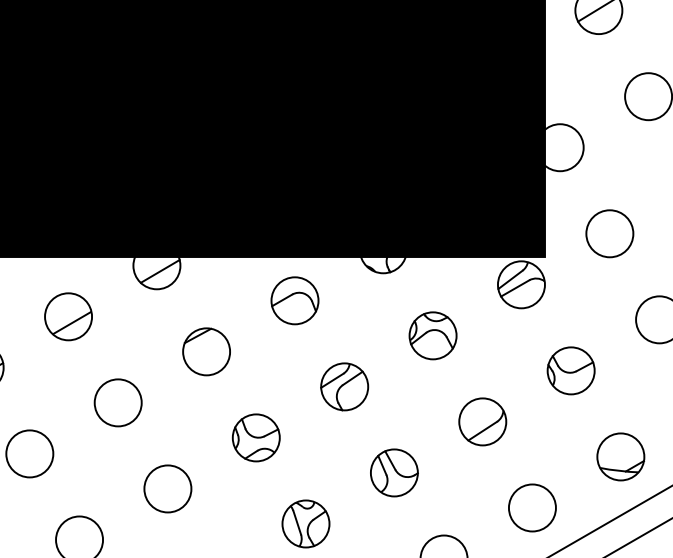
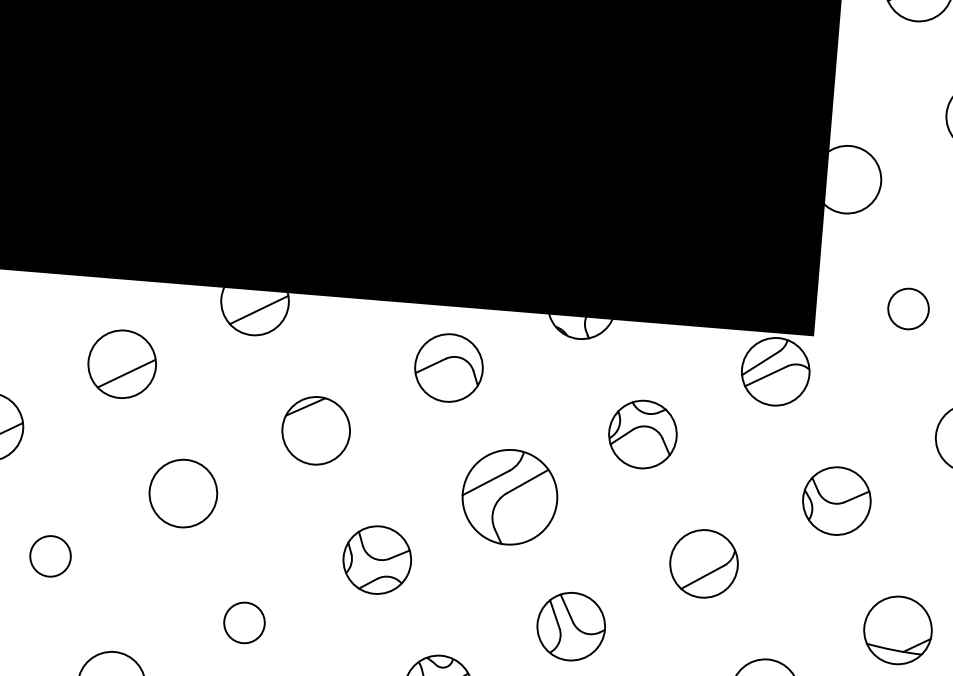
circle: (609, 233) -> (908, 308), size x0.6
part: (344, 386) -> (509, 496), size x1.4
circle: (29, 453) -> (50, 555), size x0.6
circle: (167, 488) -> (243, 622), size x0.6

